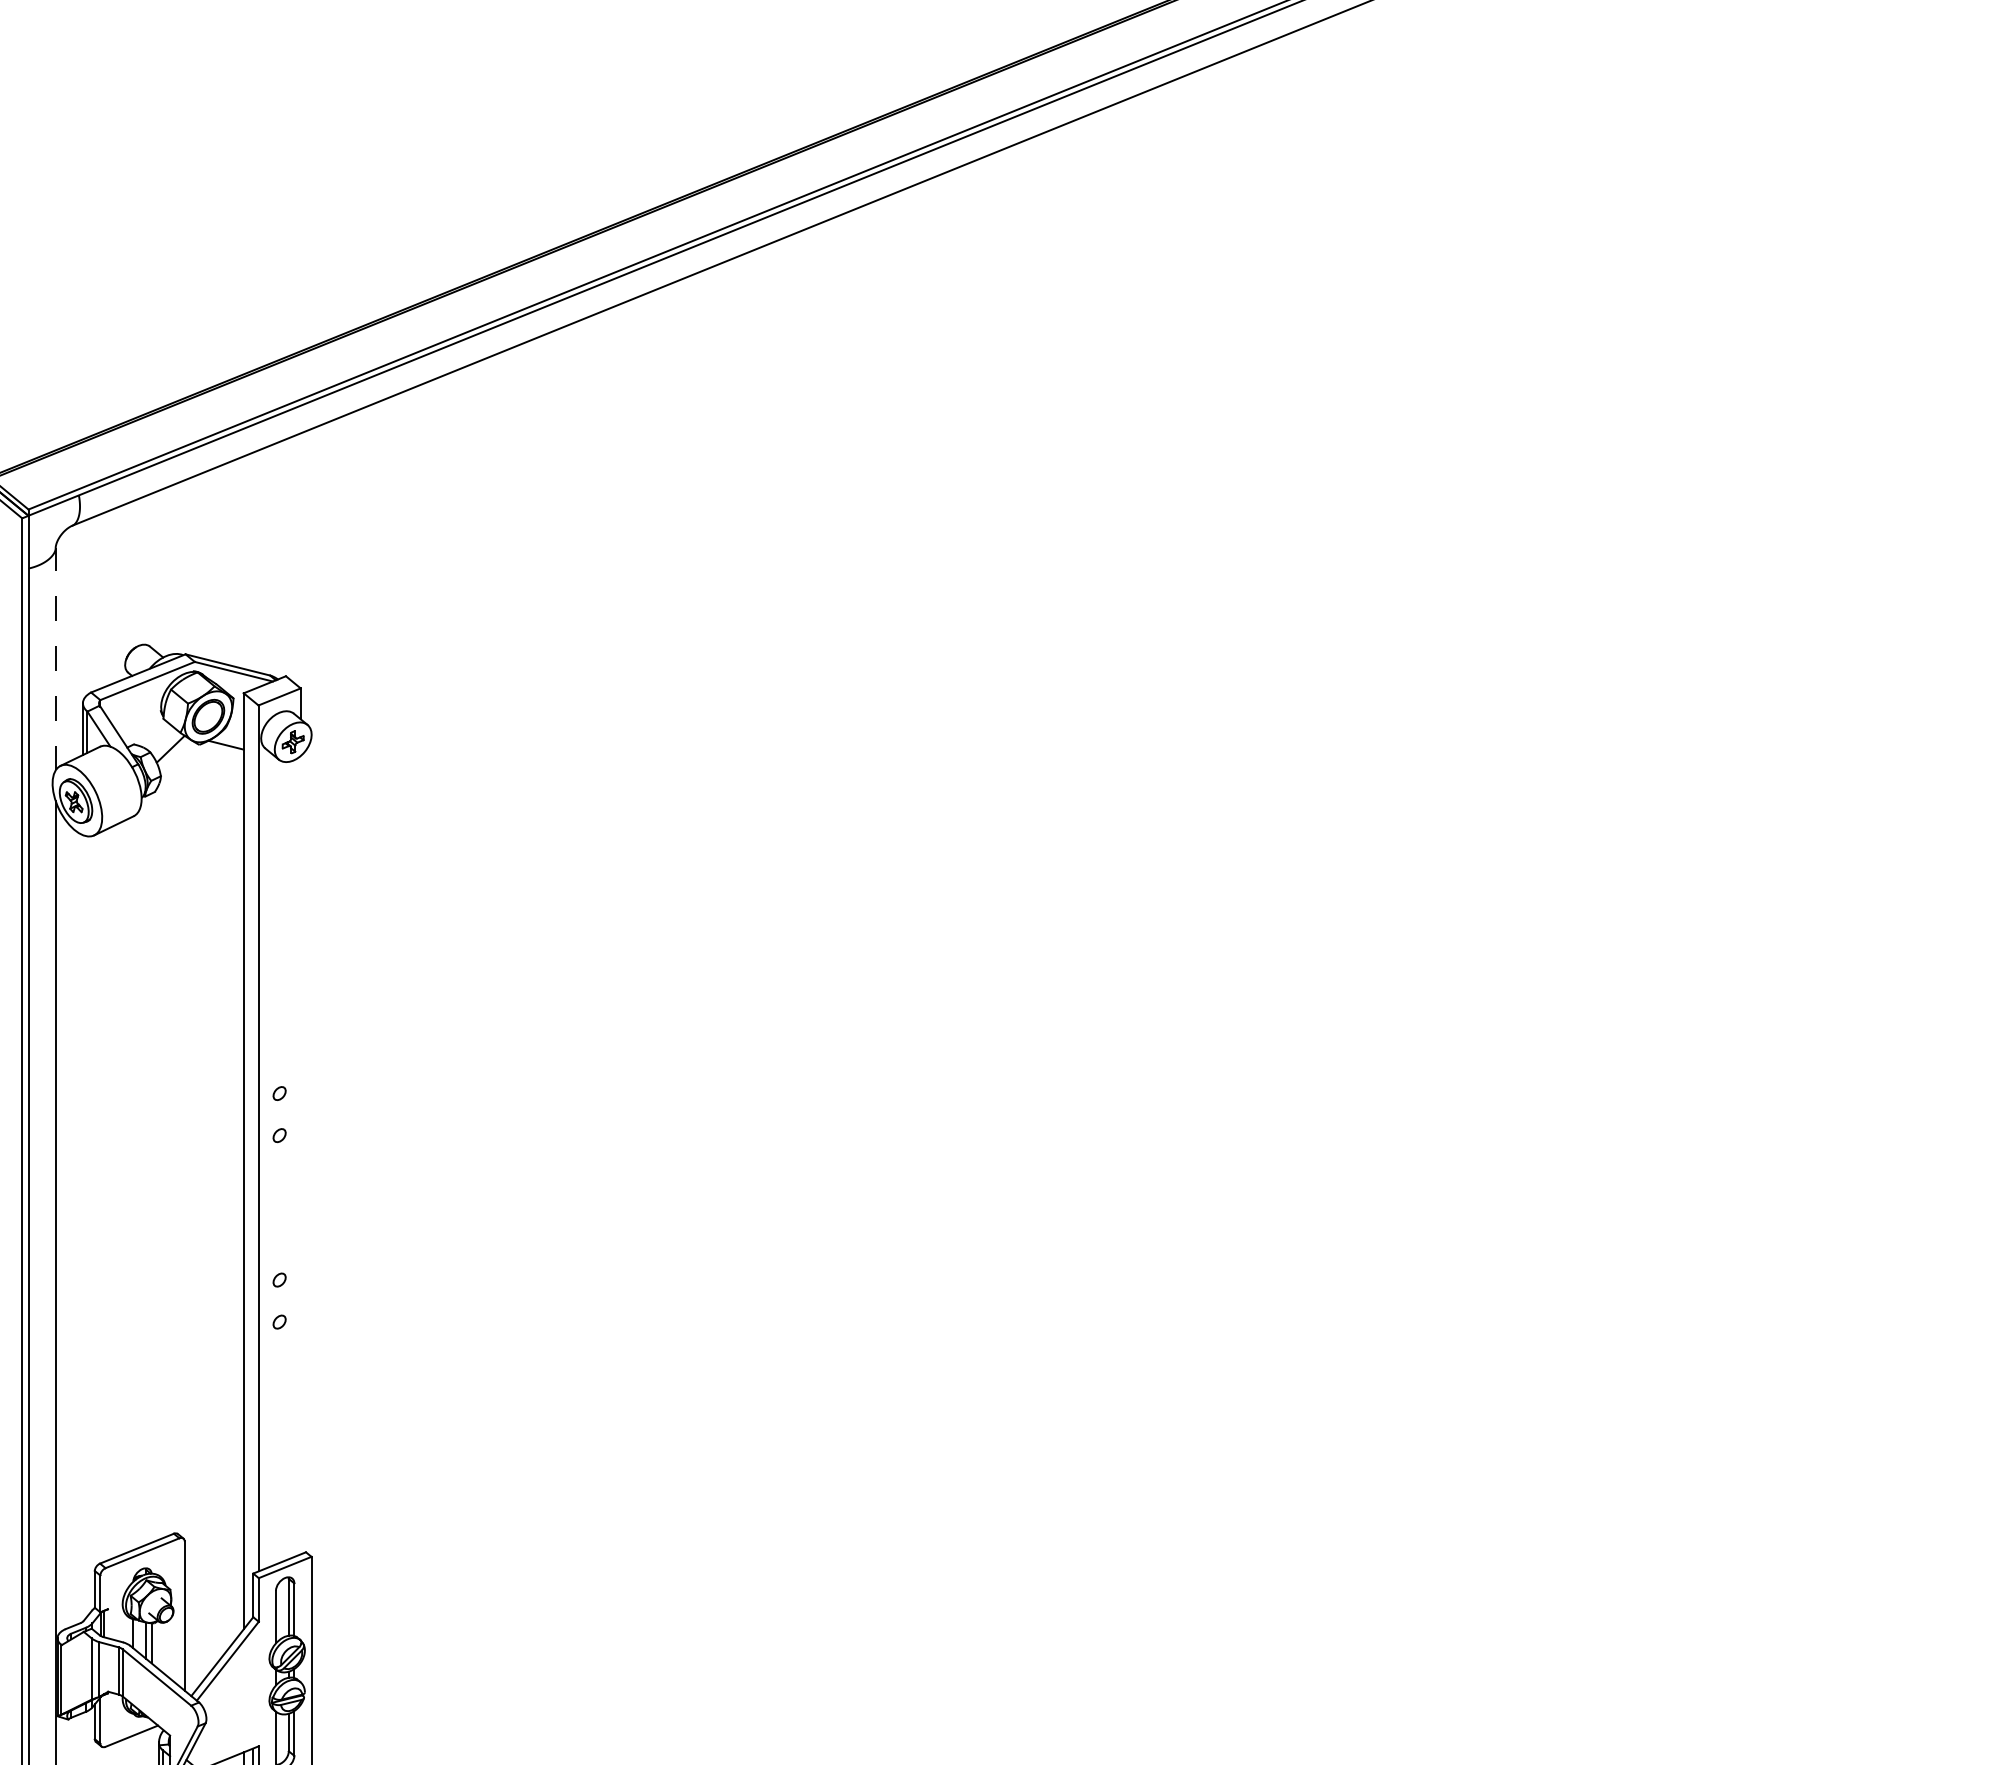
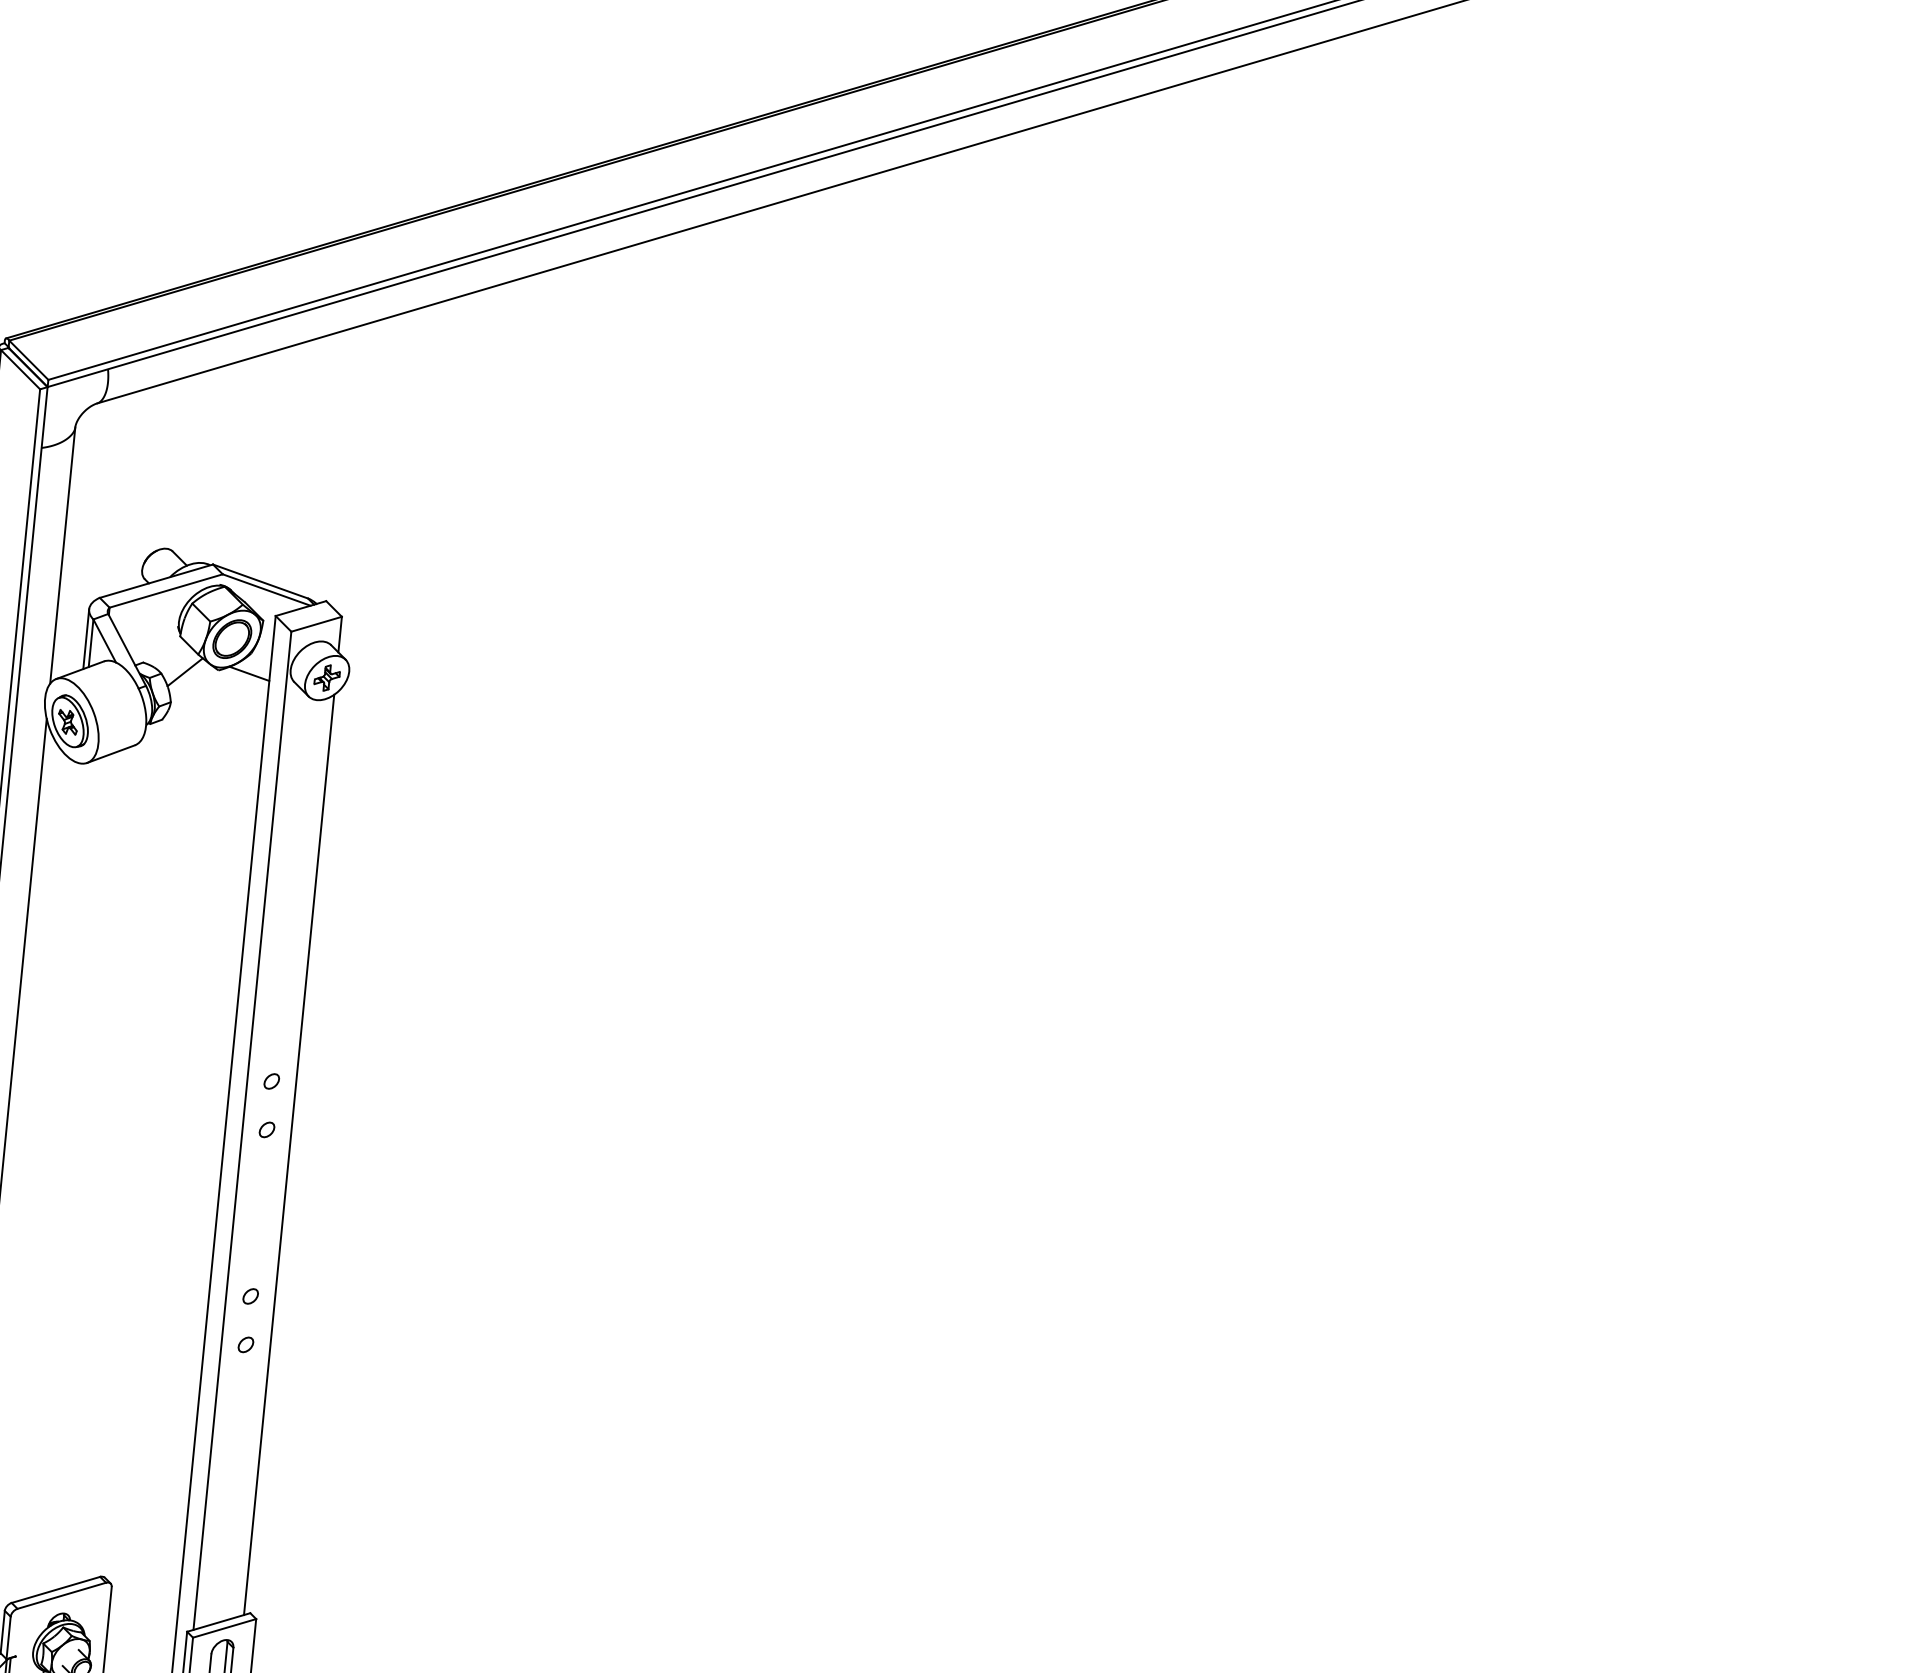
line: (55, 658) -> (62, 554), dashed -> solid
line: (300, 1155) -> (288, 1155), added

